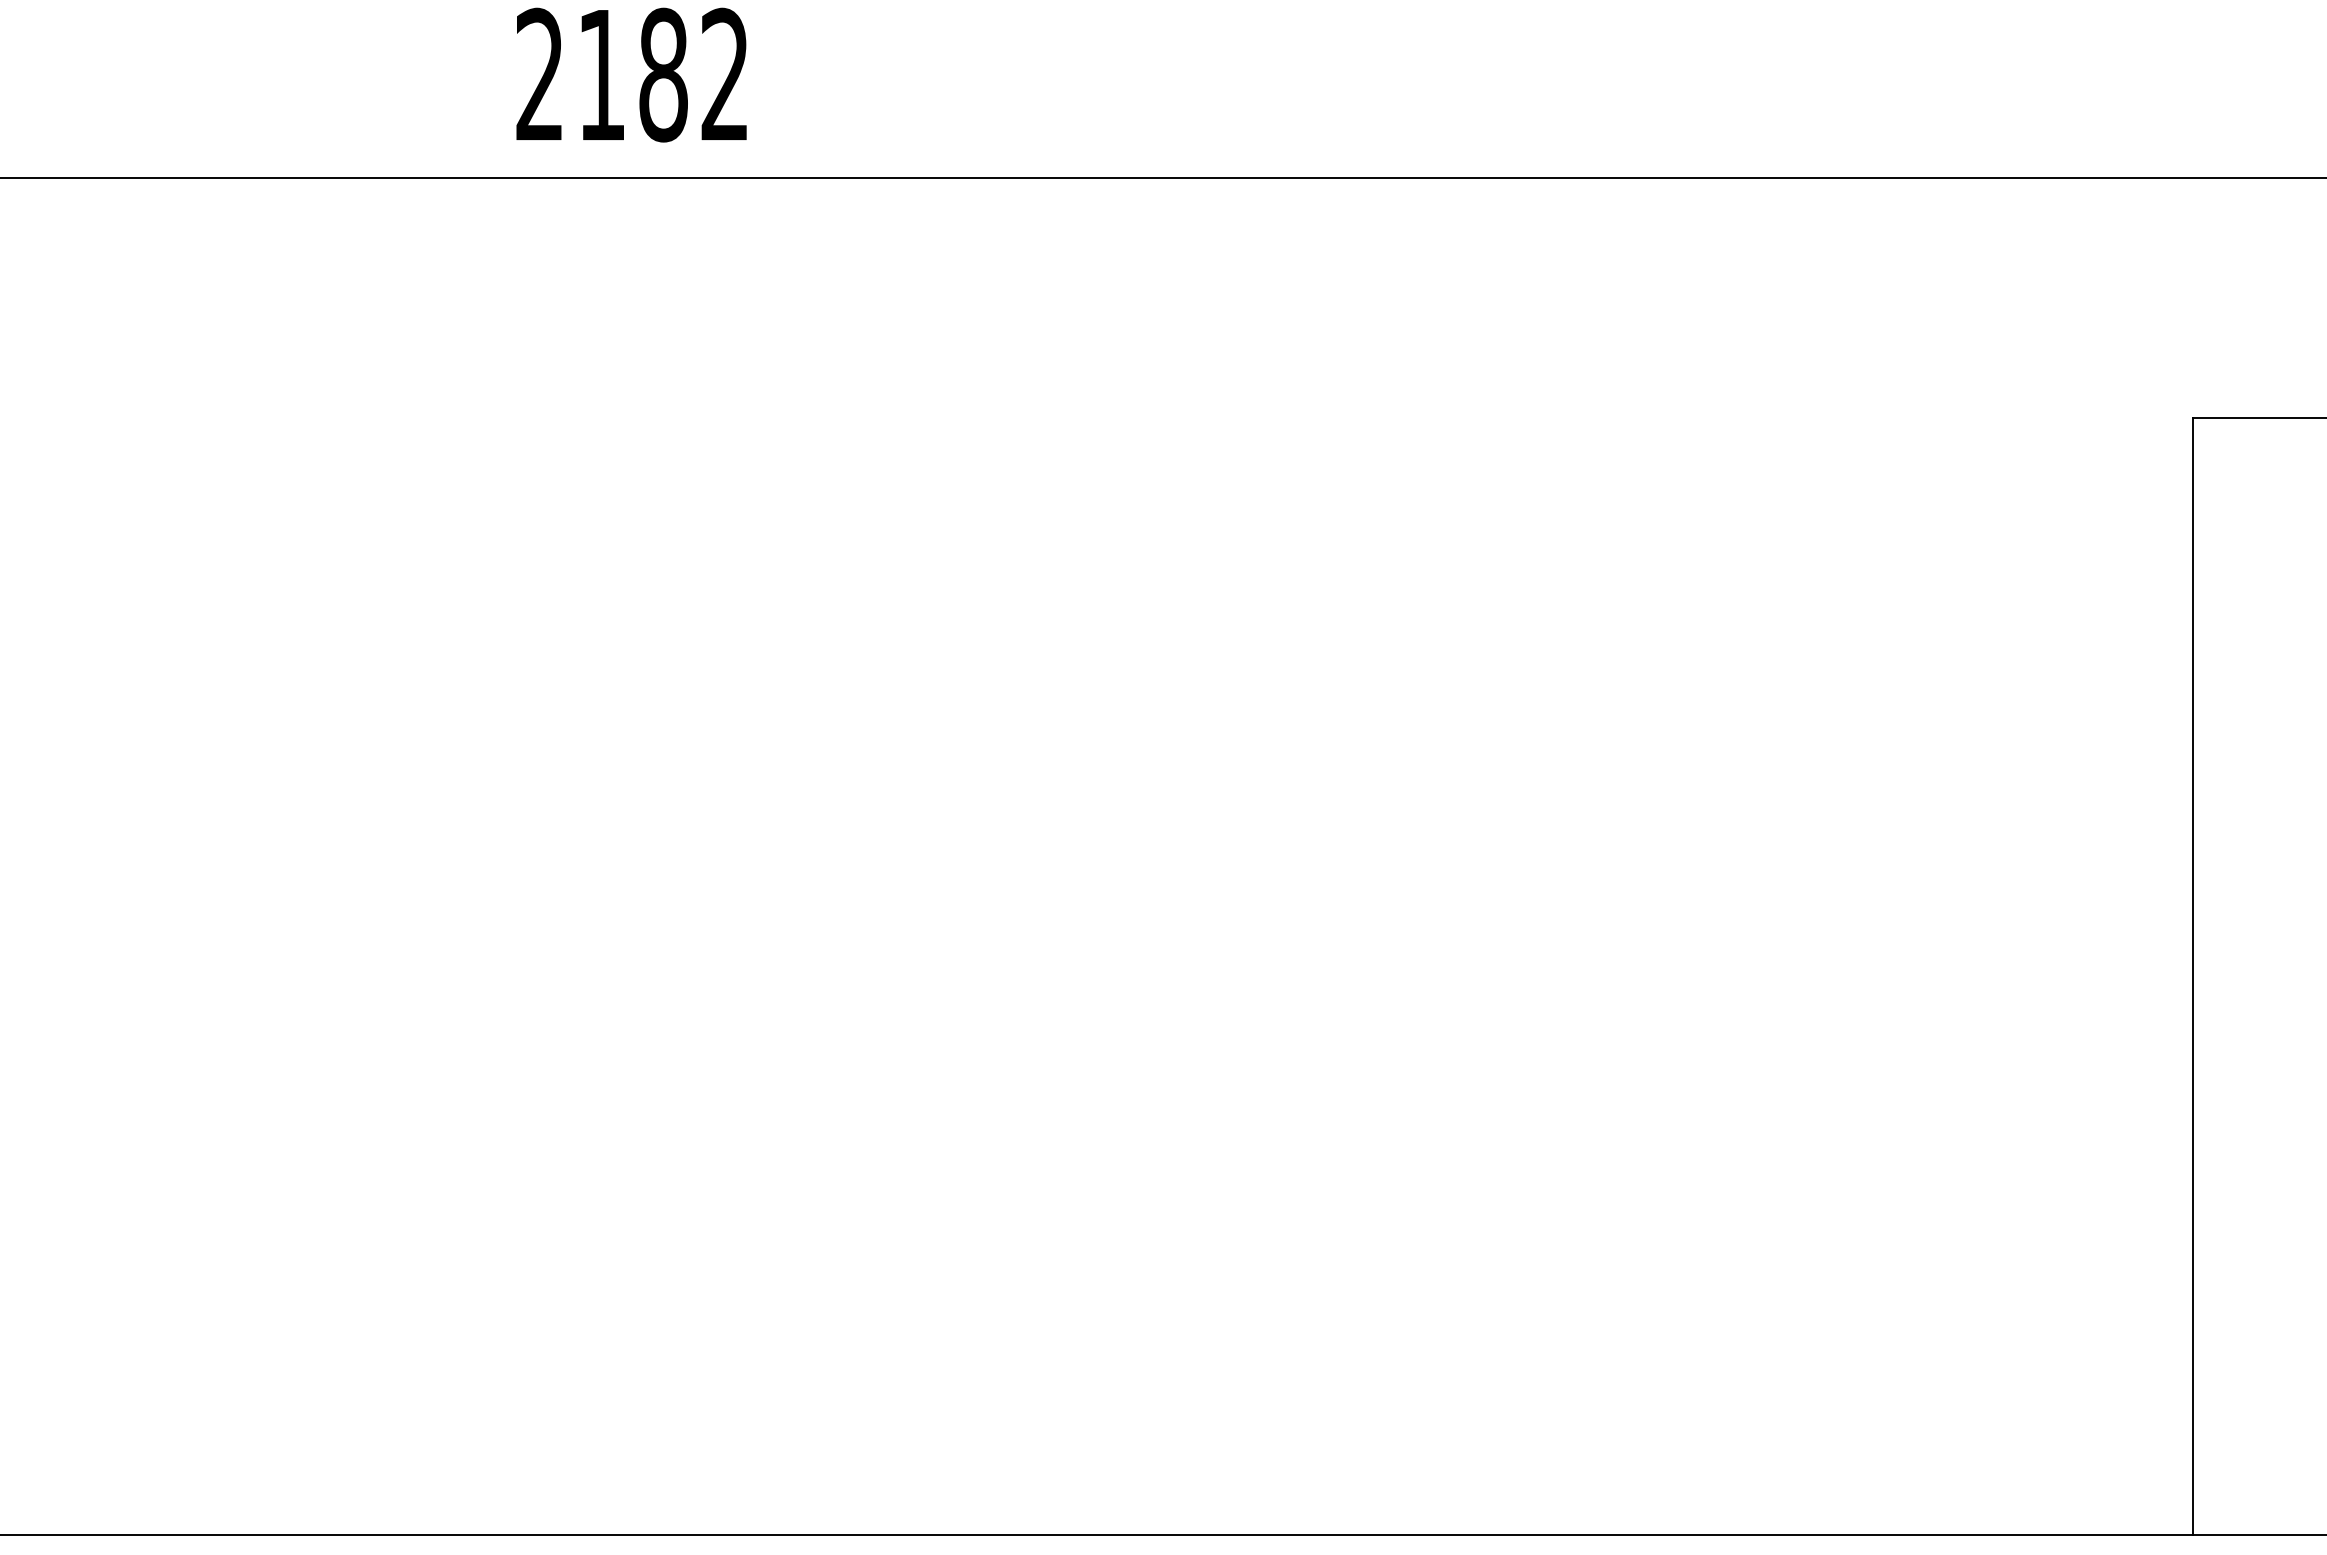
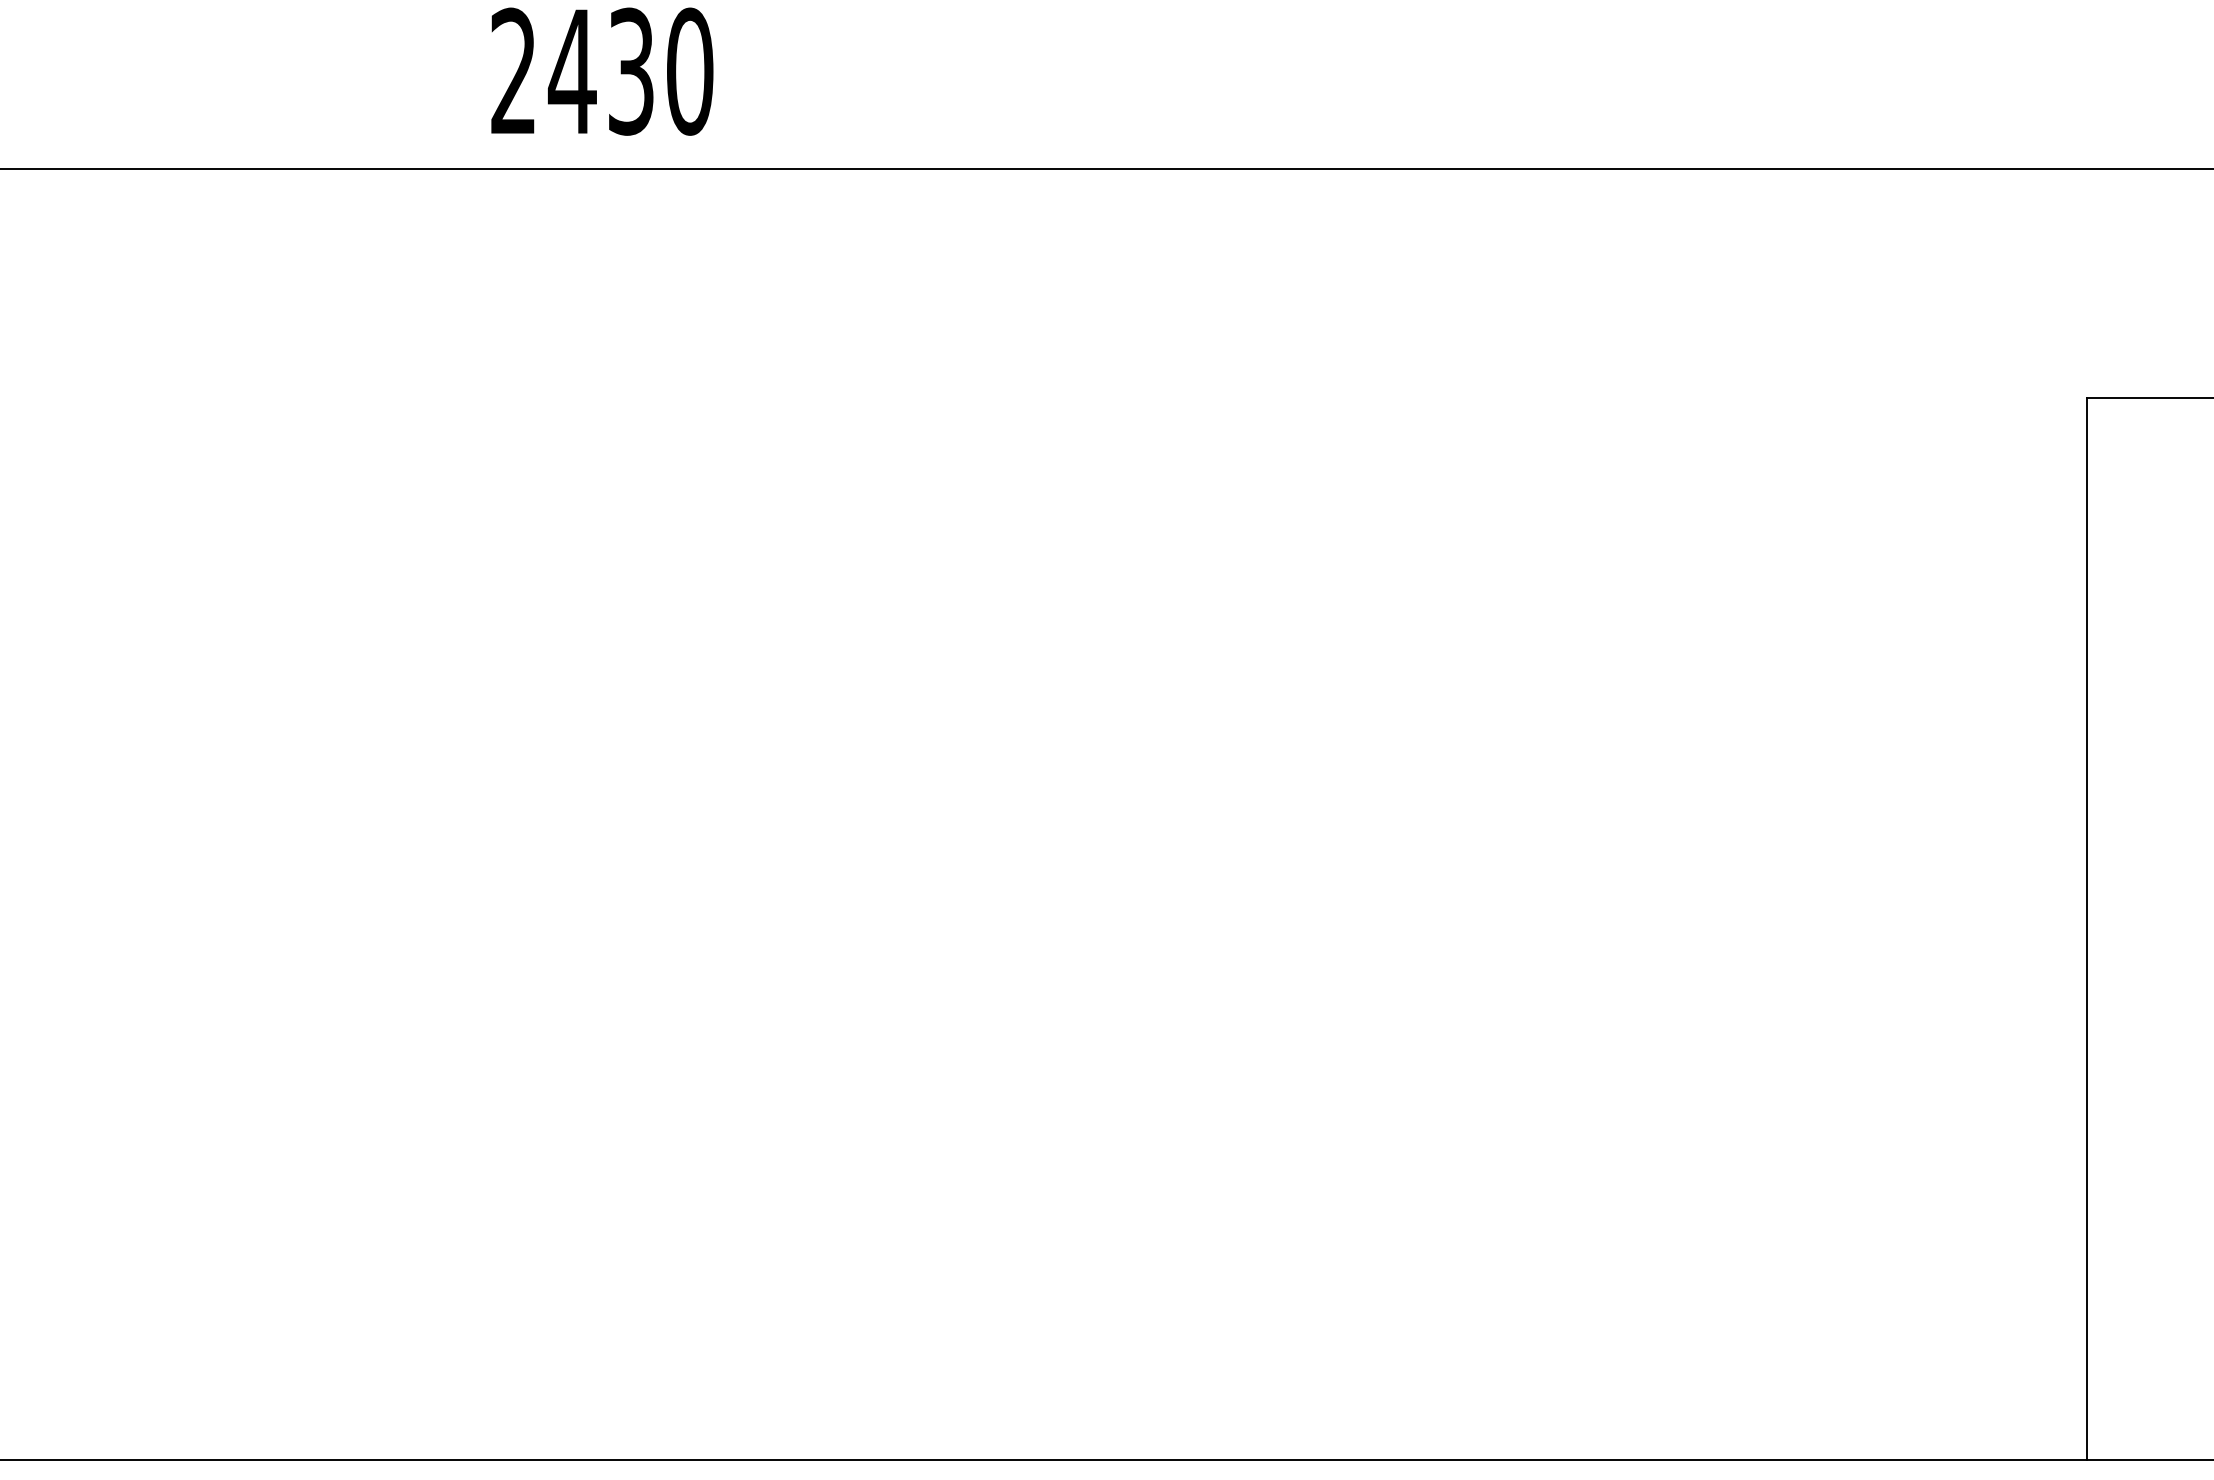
text: (662, 74) -> (630, 71), 2182 -> 2430

